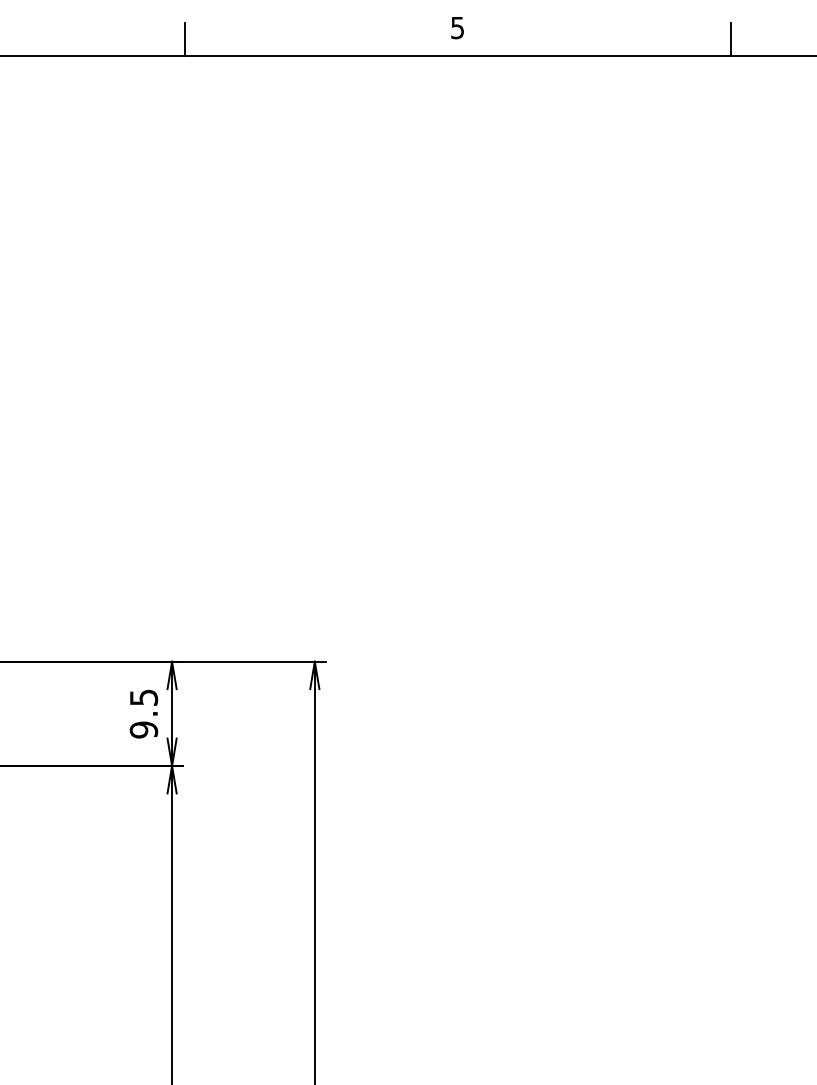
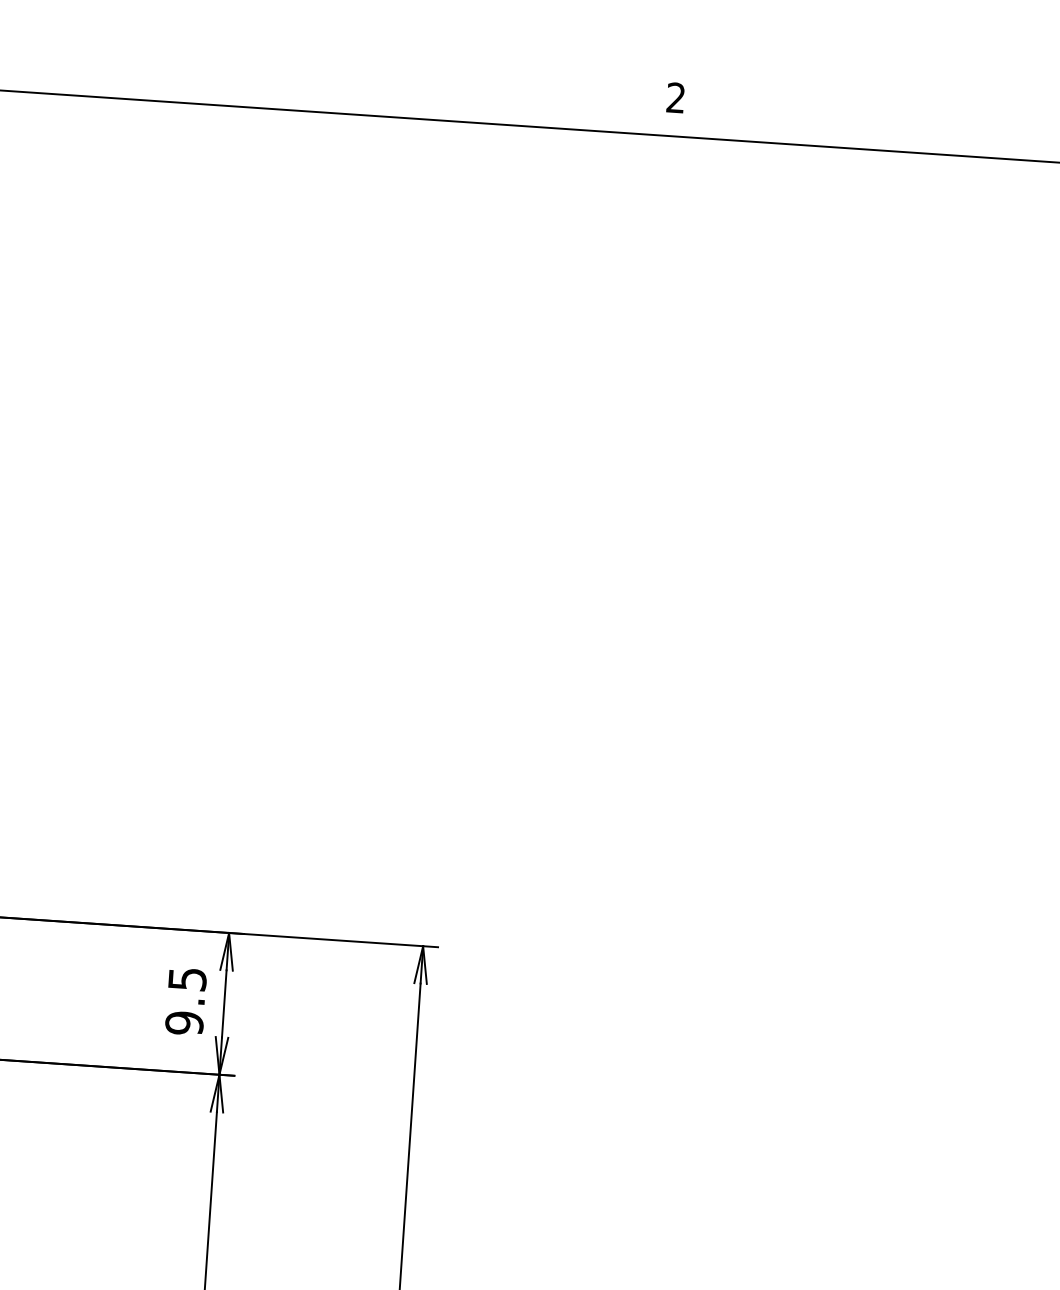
text: (457, 27) -> (675, 97), 5 -> 2
line: (184, 39) -> (303, 88), removed
line: (730, 39) -> (1045, 138), removed

